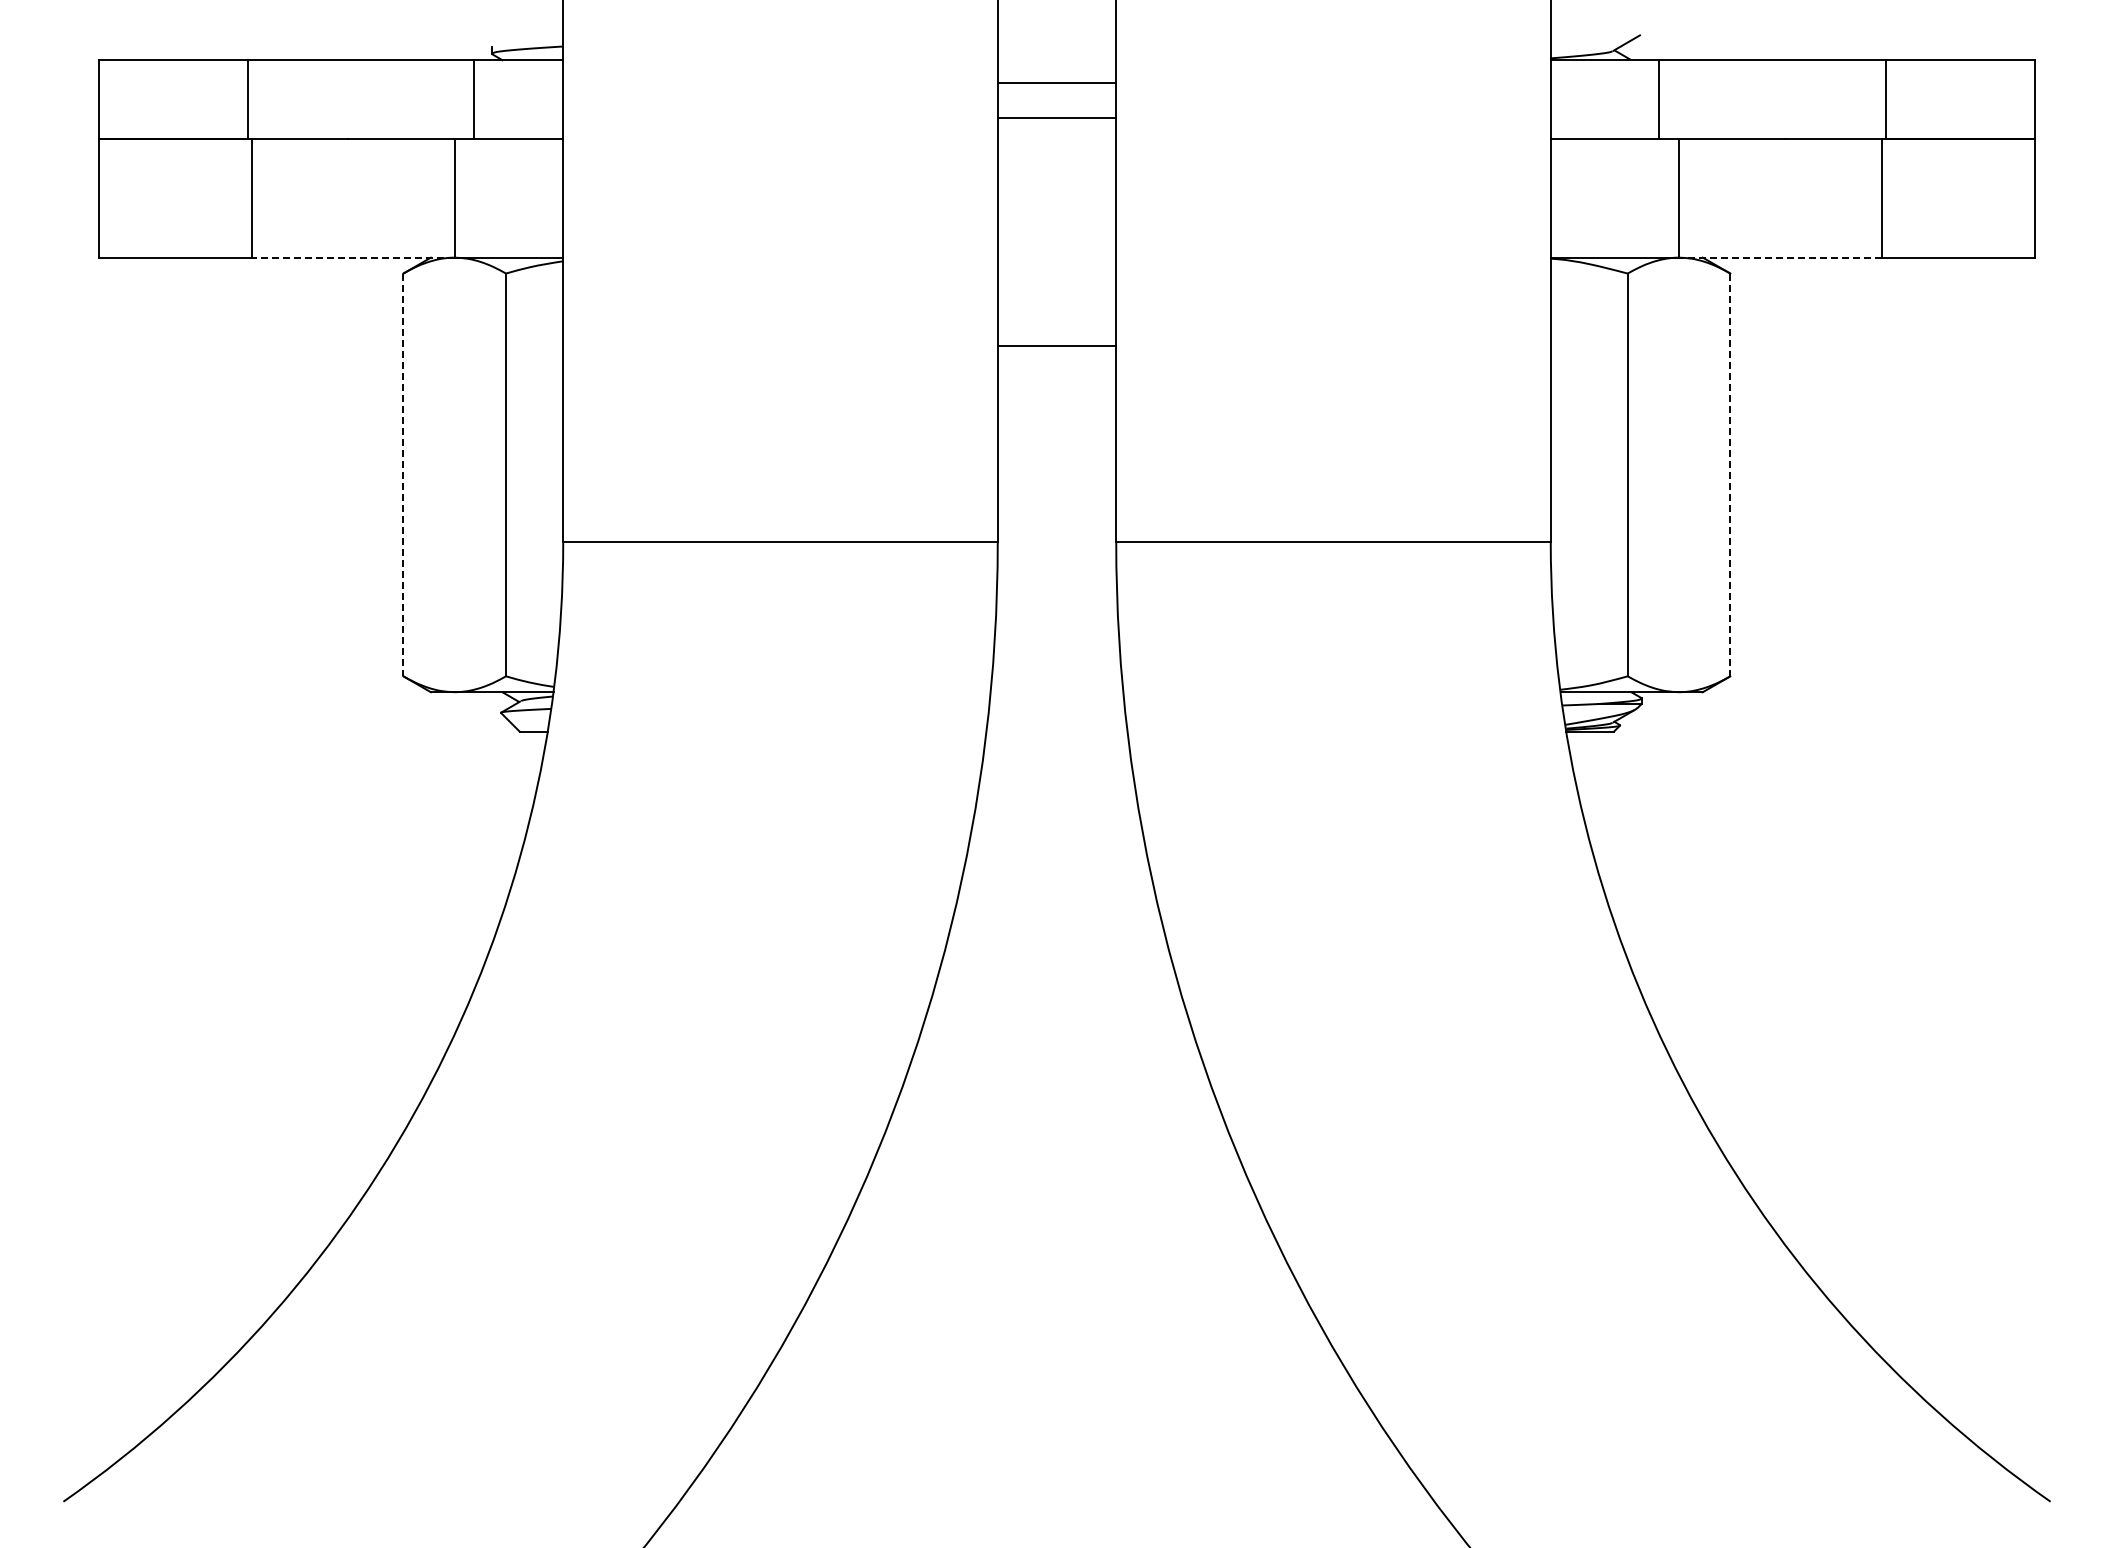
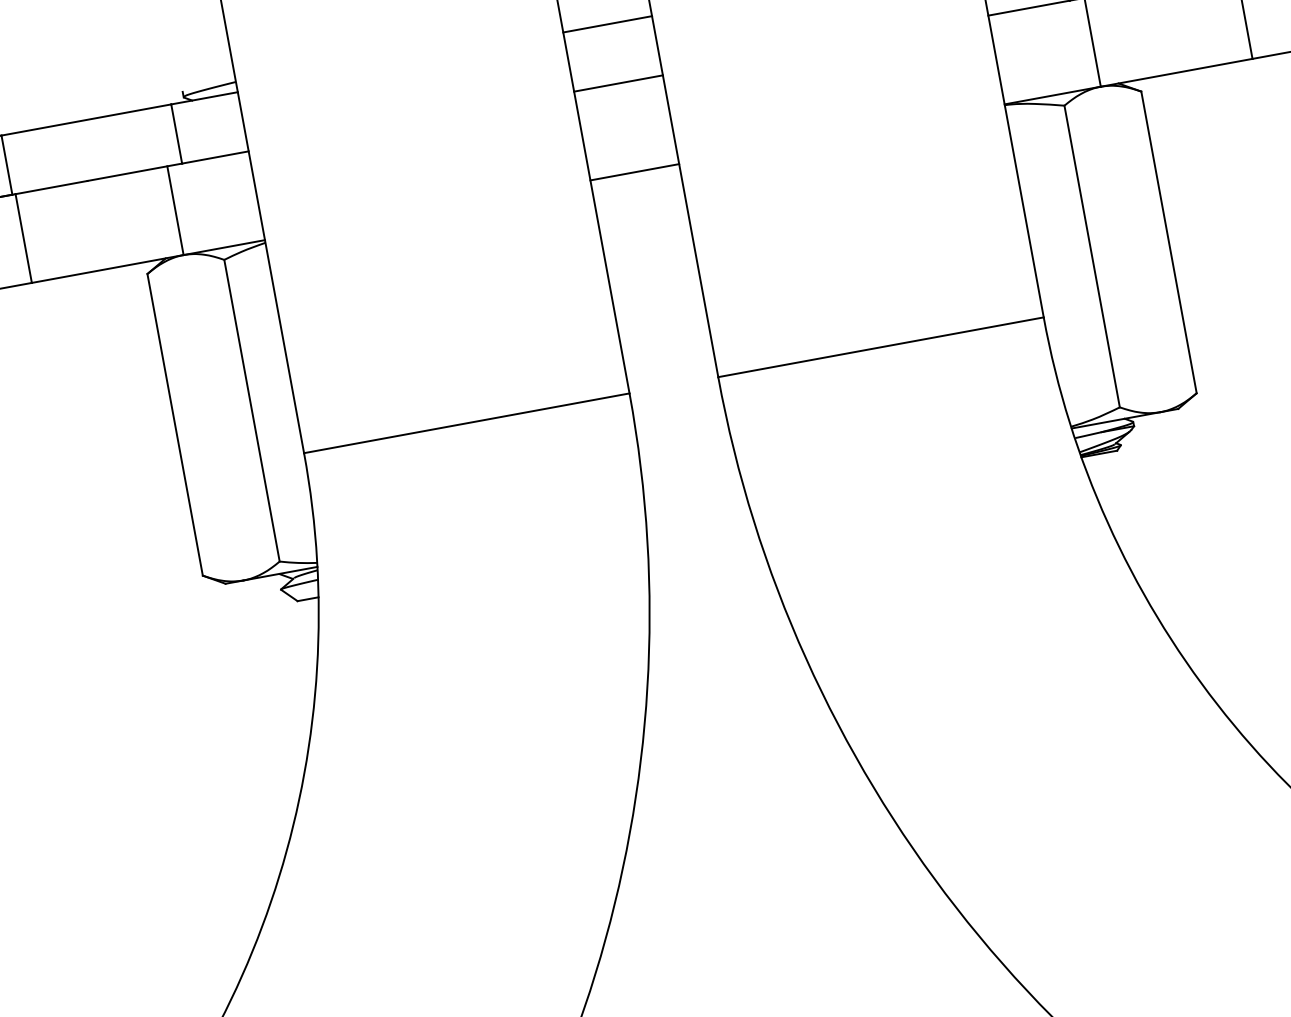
line: (1056, 83) -> (618, 83), moved
line: (1056, 118) -> (607, 24), moved
line: (352, 257) -> (107, 268), dashed -> solid
line: (1779, 257) -> (1175, 72), dashed -> solid
line: (1056, 345) -> (634, 172), moved
line: (403, 475) -> (175, 425), dashed -> solid
line: (1730, 475) -> (1169, 242), dashed -> solid

